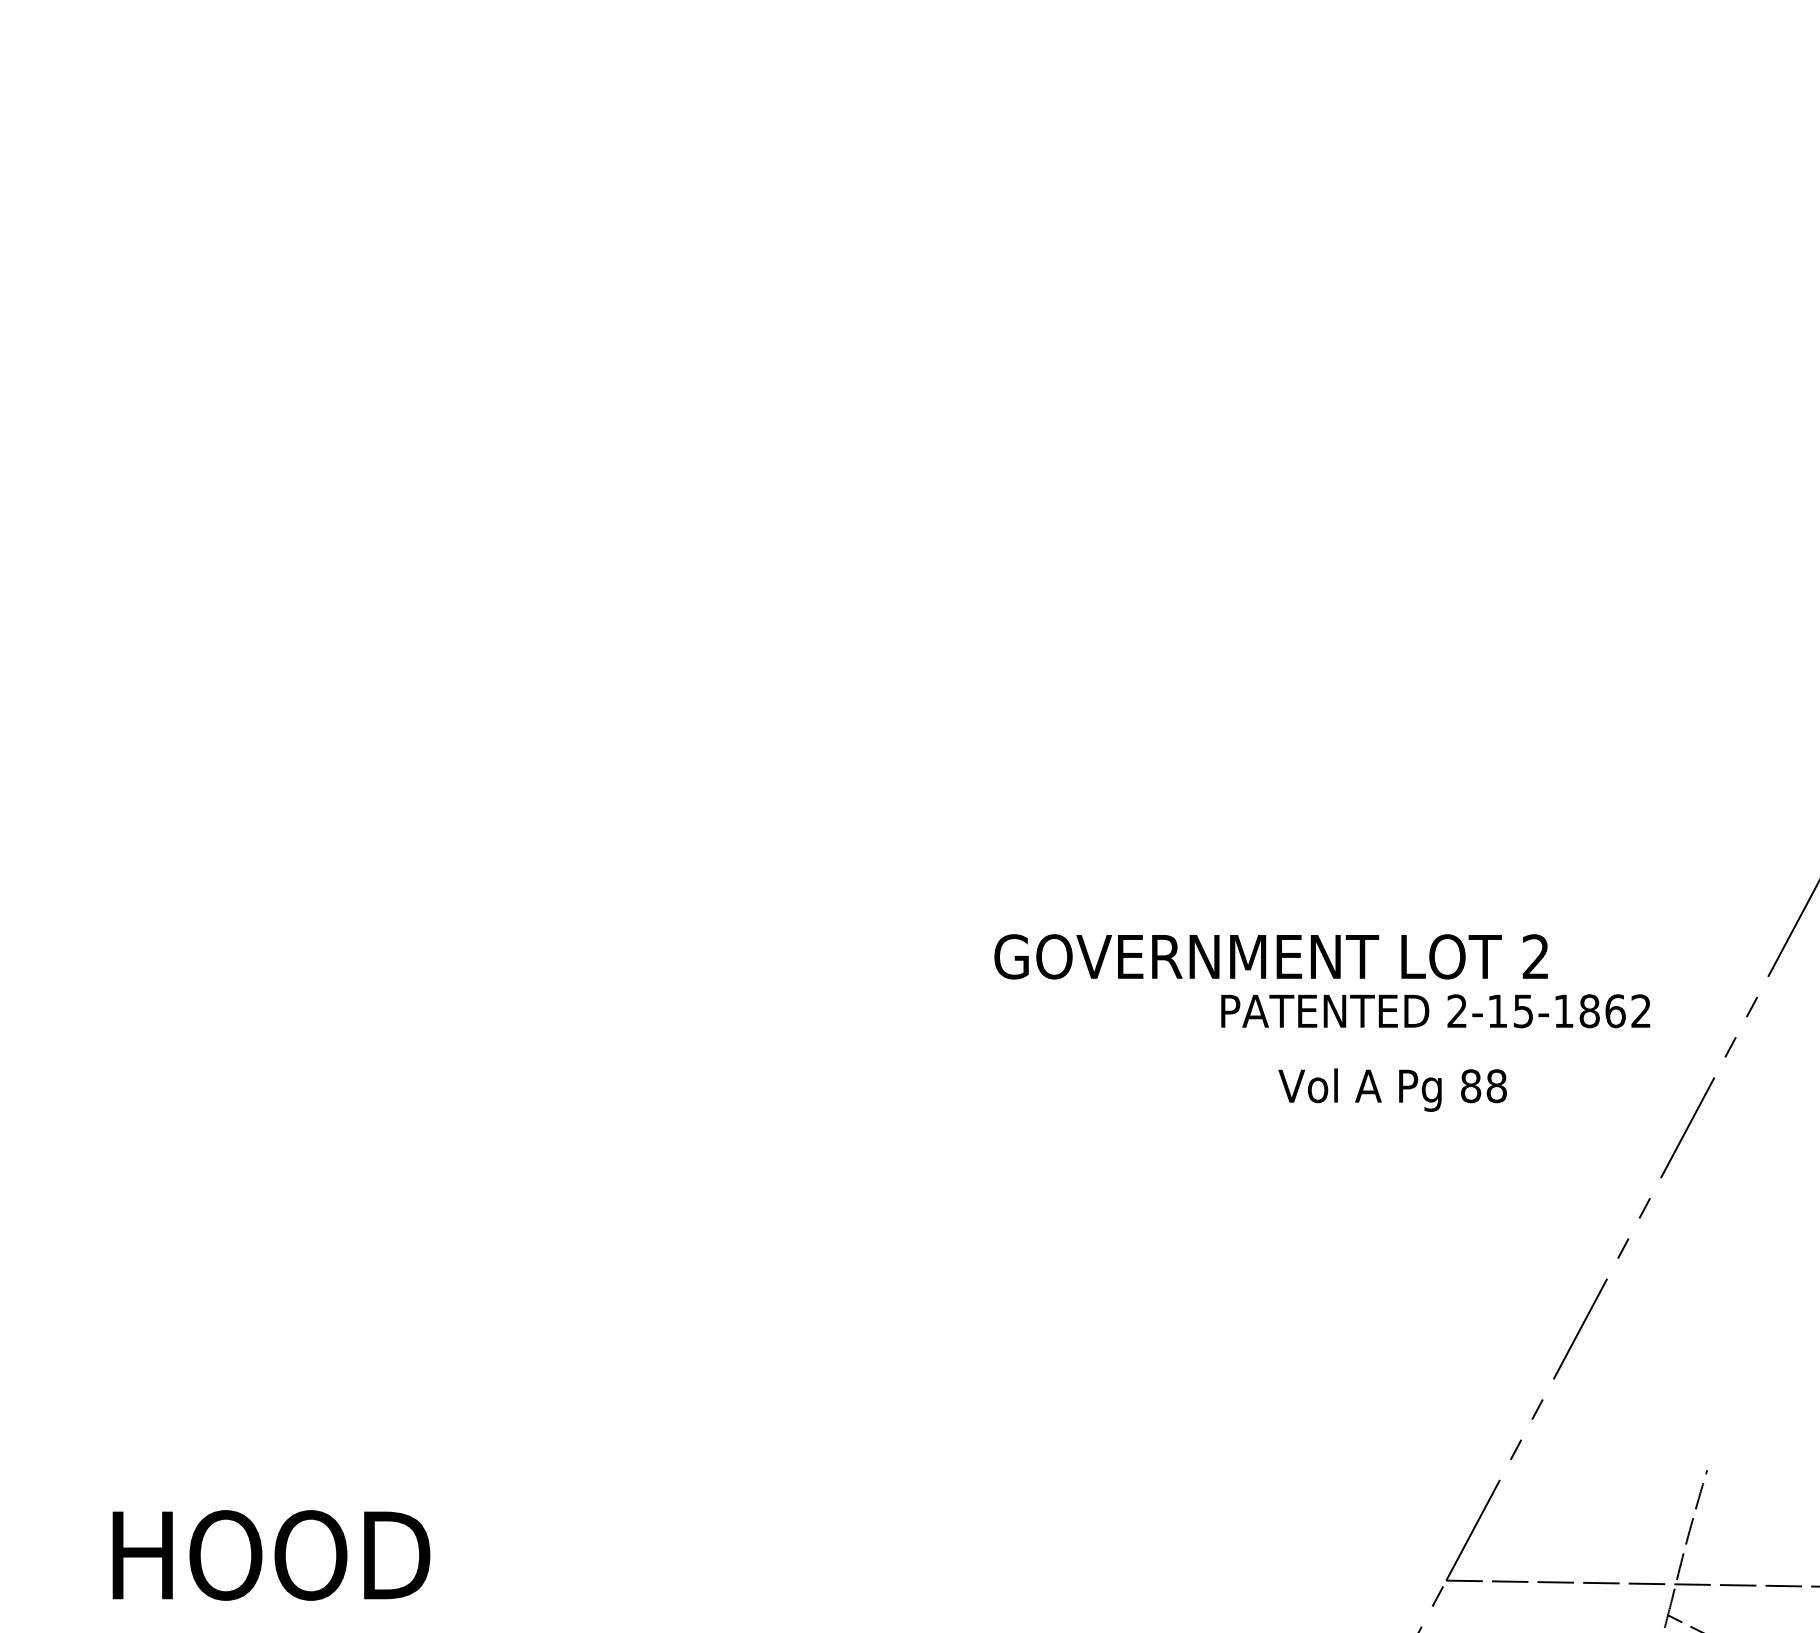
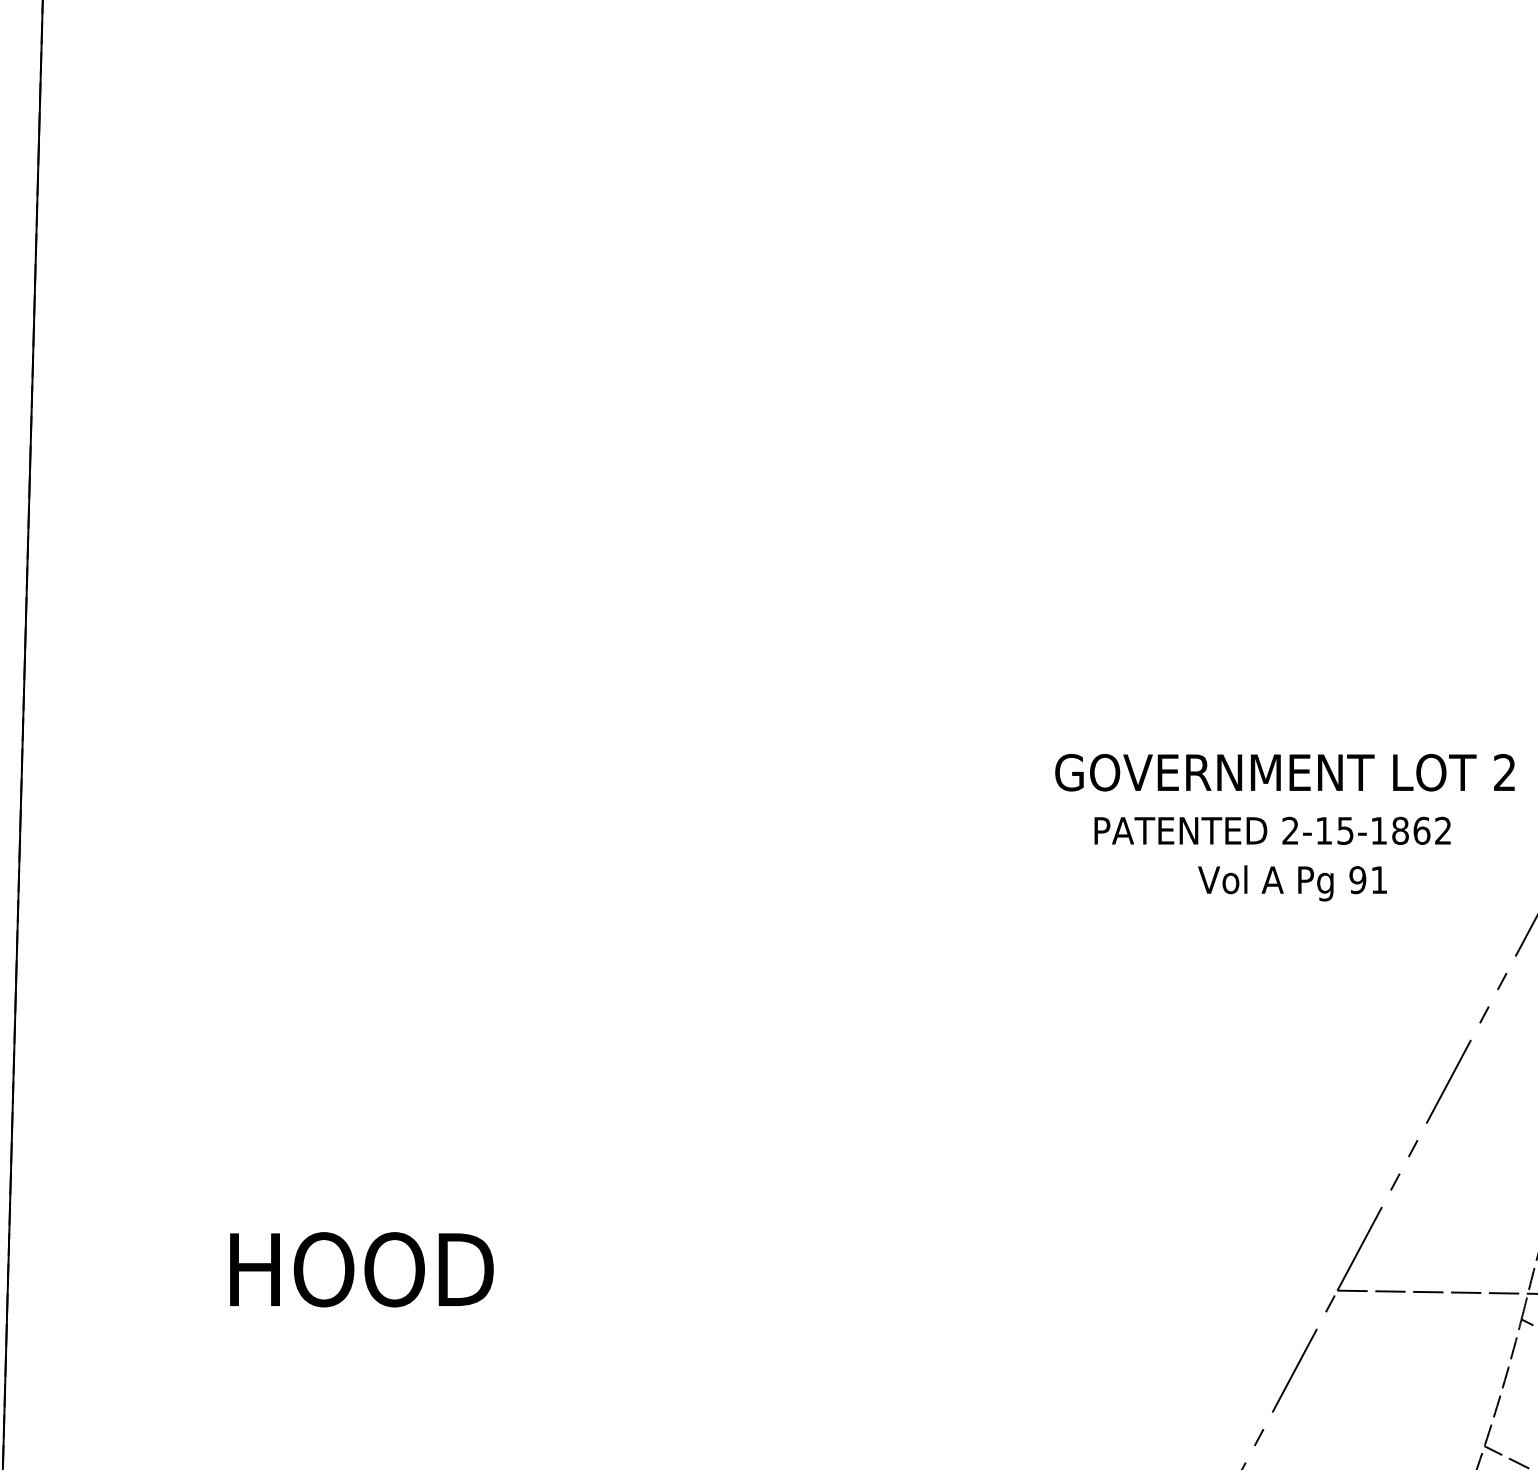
text: (1270, 956) -> (1284, 772), moved
text: (1435, 1010) -> (1272, 830), moved
text: (1483, 1086) -> (1368, 880), 88 -> 91

